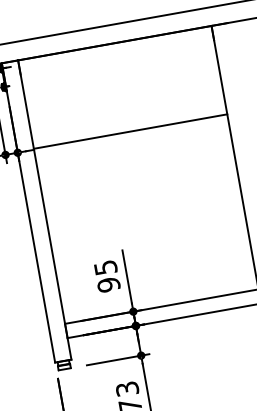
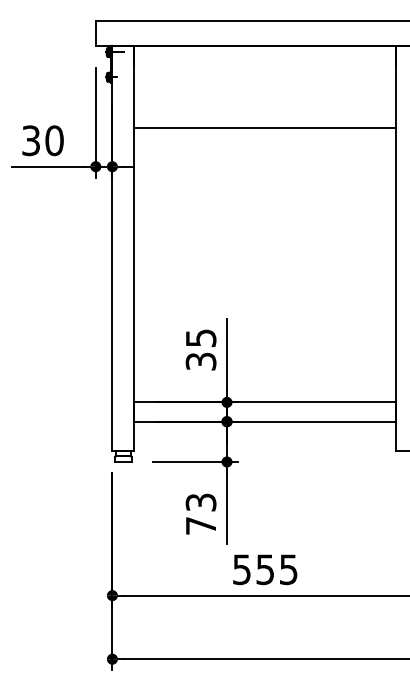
line: (130, 131) -> (265, 128), moved
text: (108, 284) -> (200, 361), 95 -> 35

